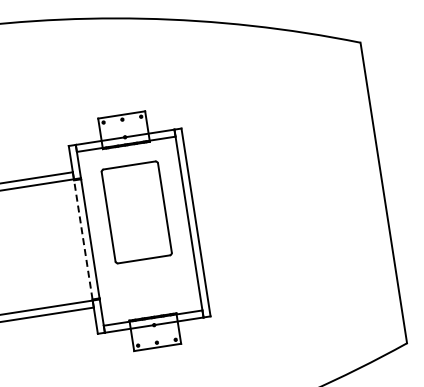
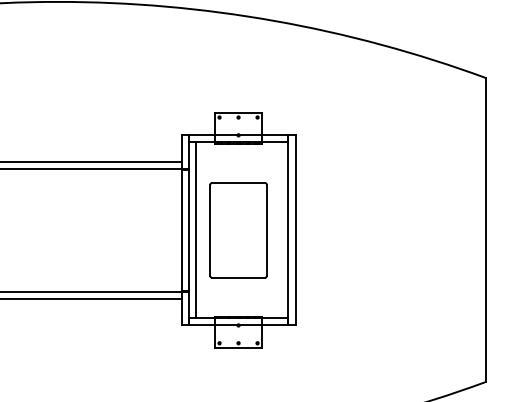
part: (136, 212) -> (238, 230), moved
line: (97, 237) -> (195, 230), added
line: (83, 239) -> (181, 229), dashed -> solid

